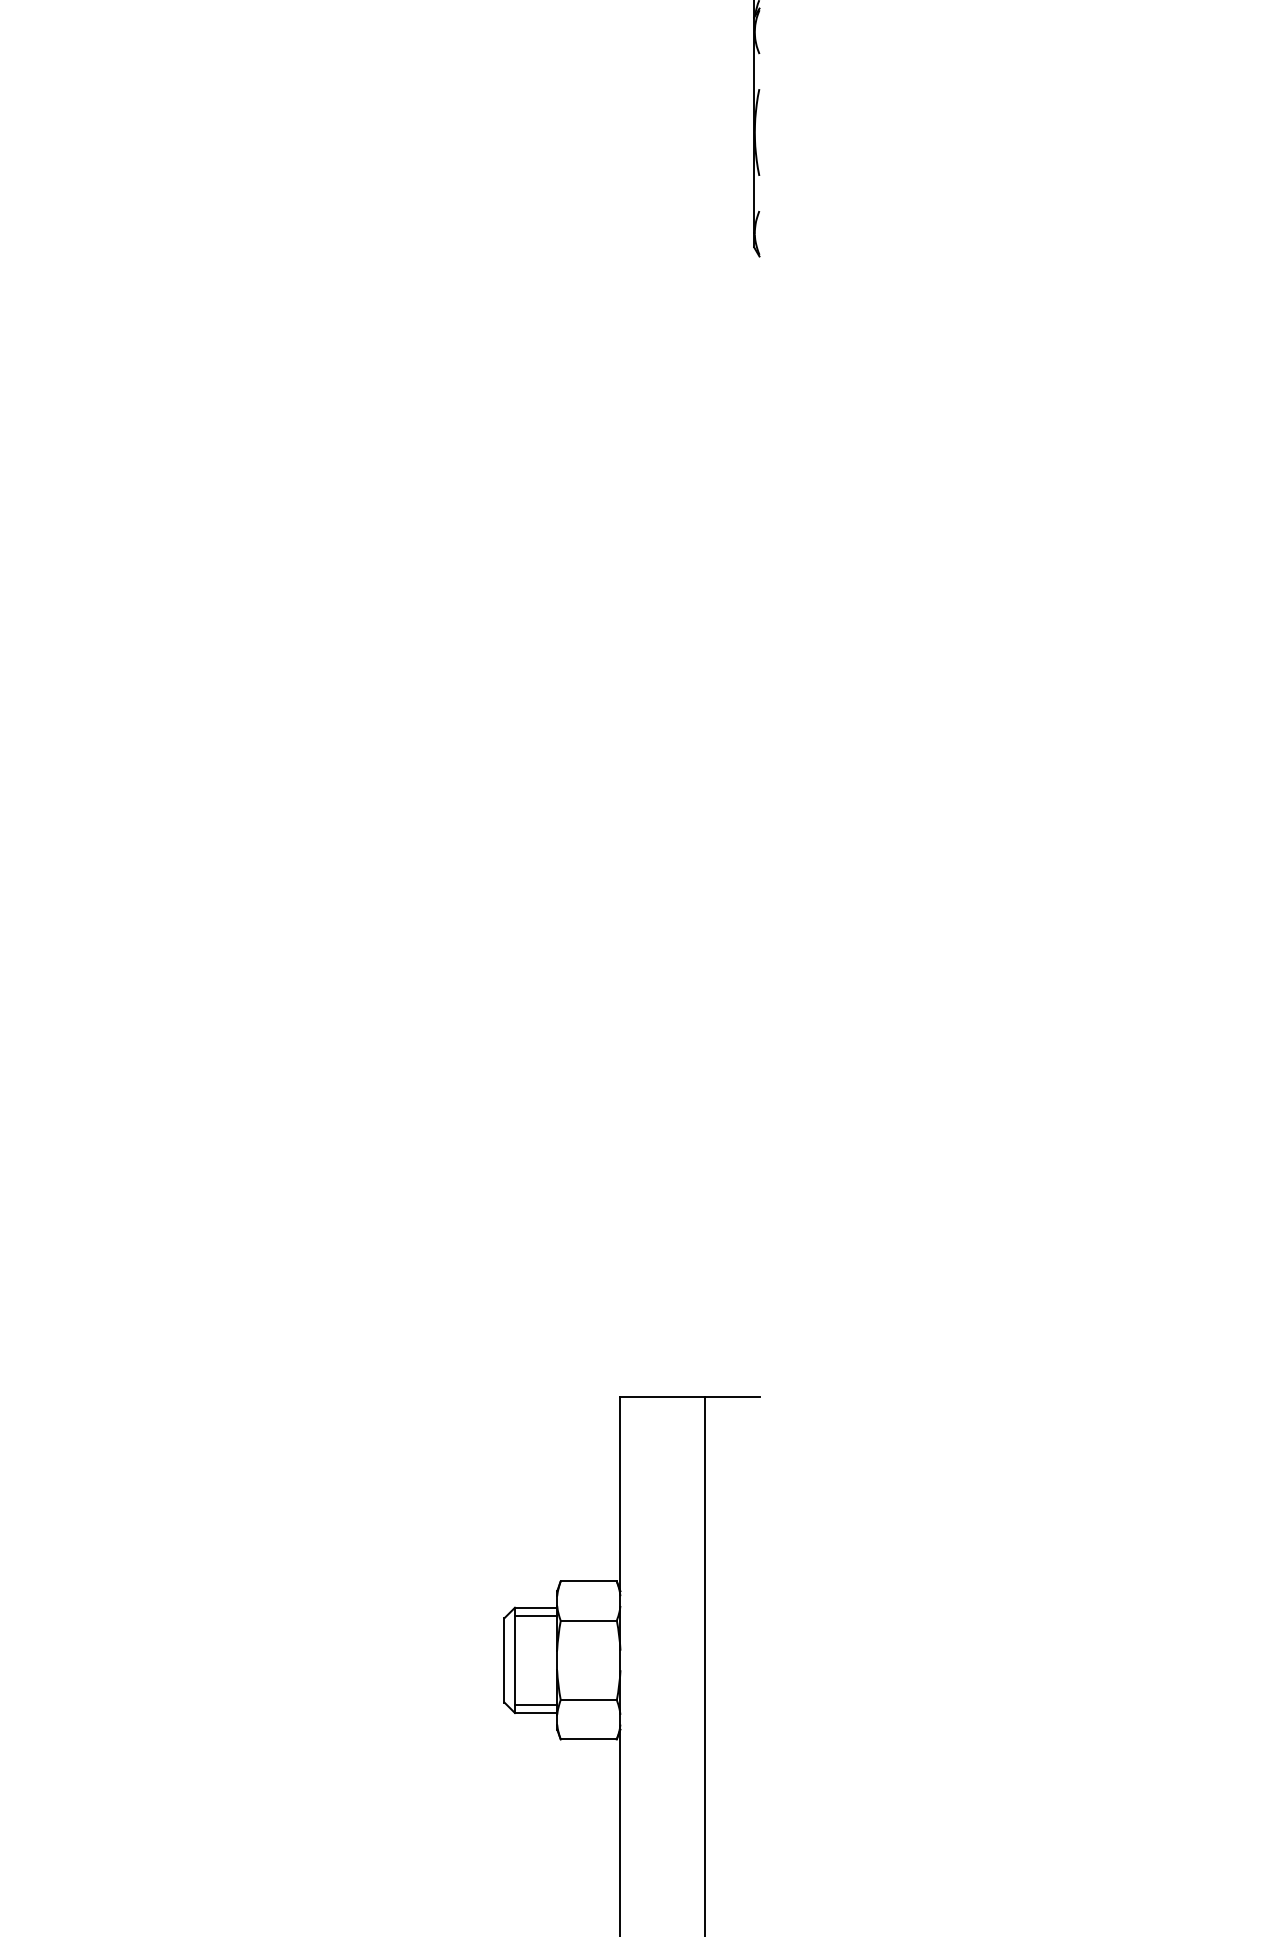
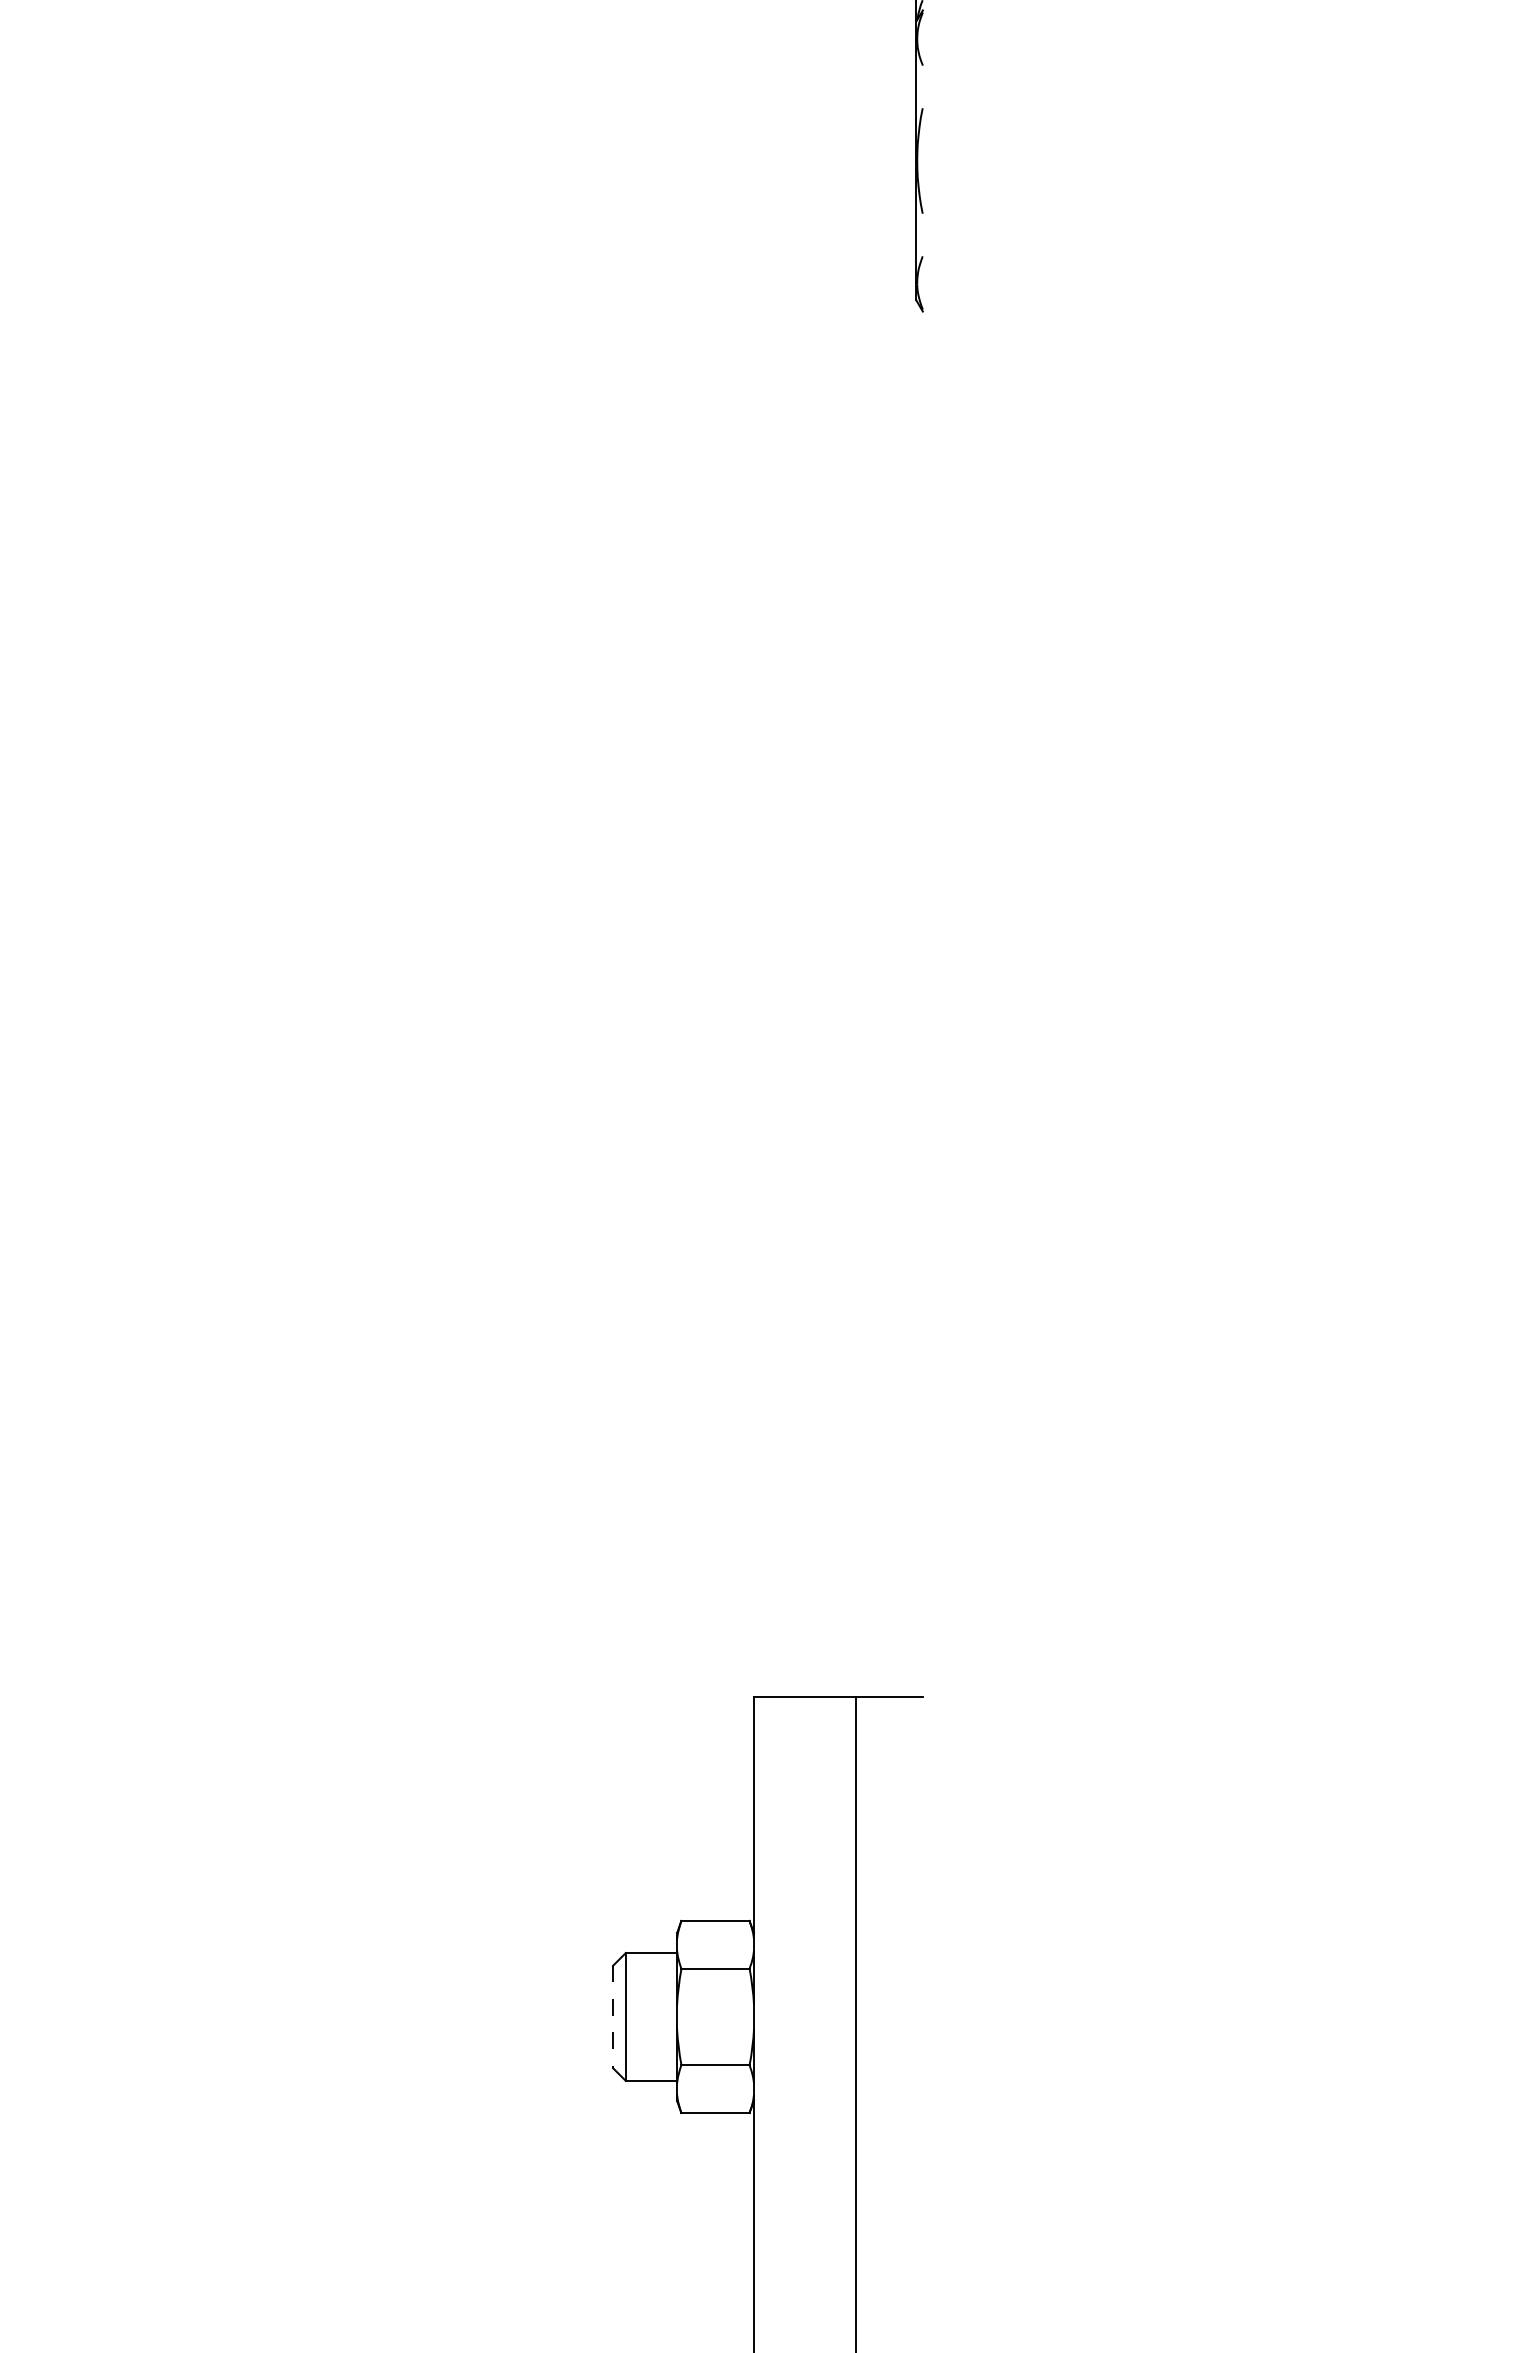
line: (536, 1616) -> (651, 1963), removed
line: (504, 1660) -> (613, 2017), solid -> dashed
line: (536, 1704) -> (651, 2070), removed

